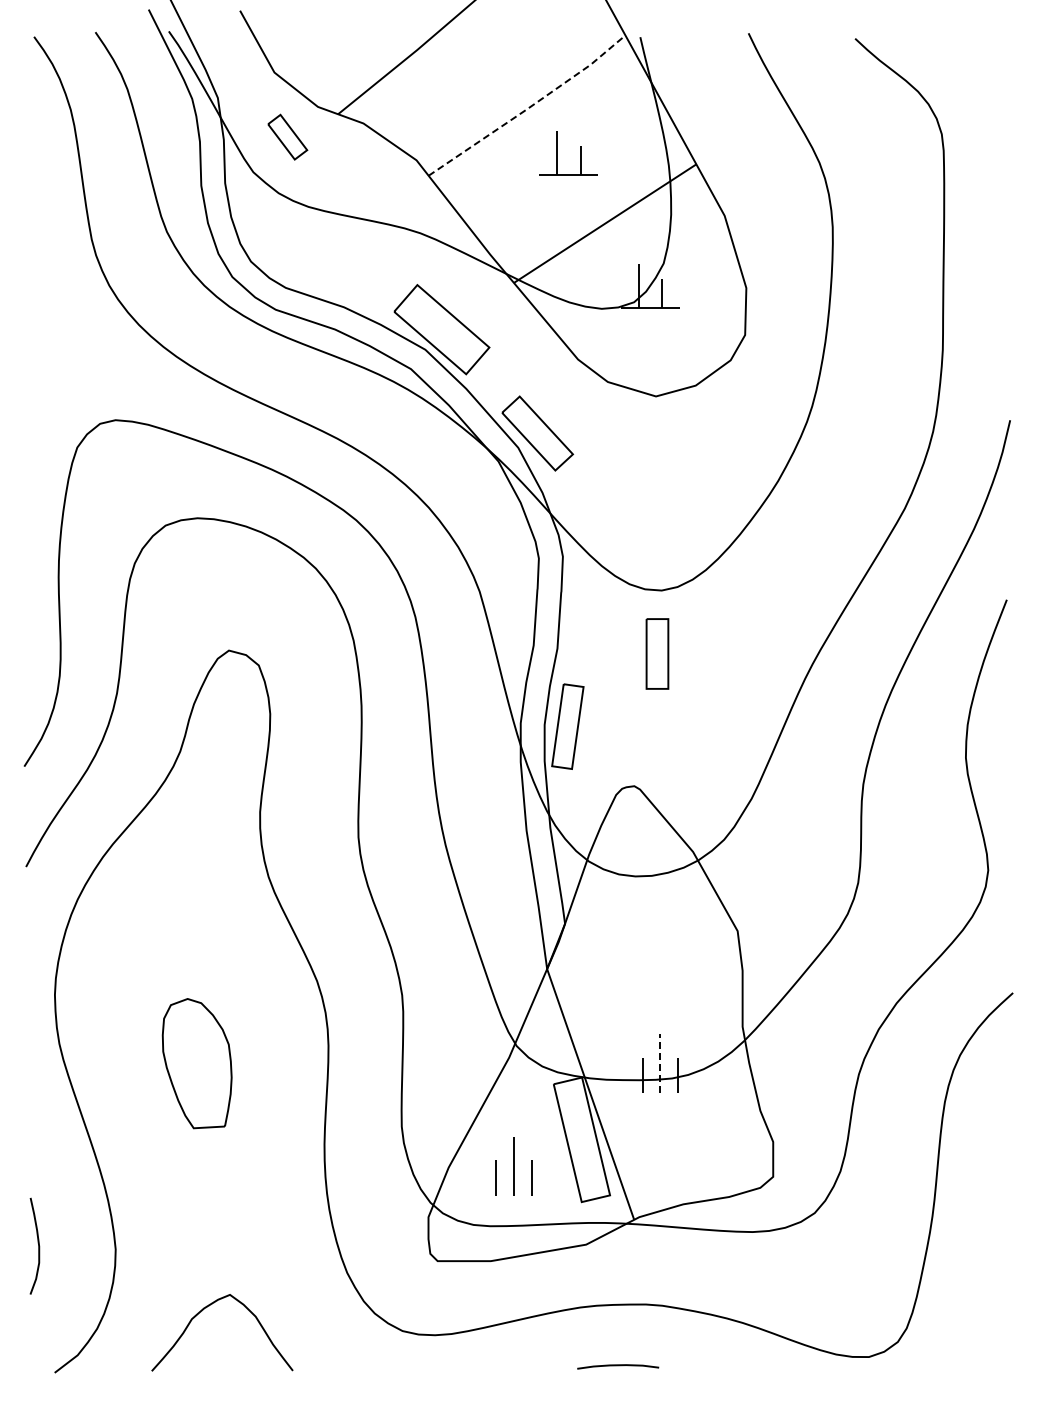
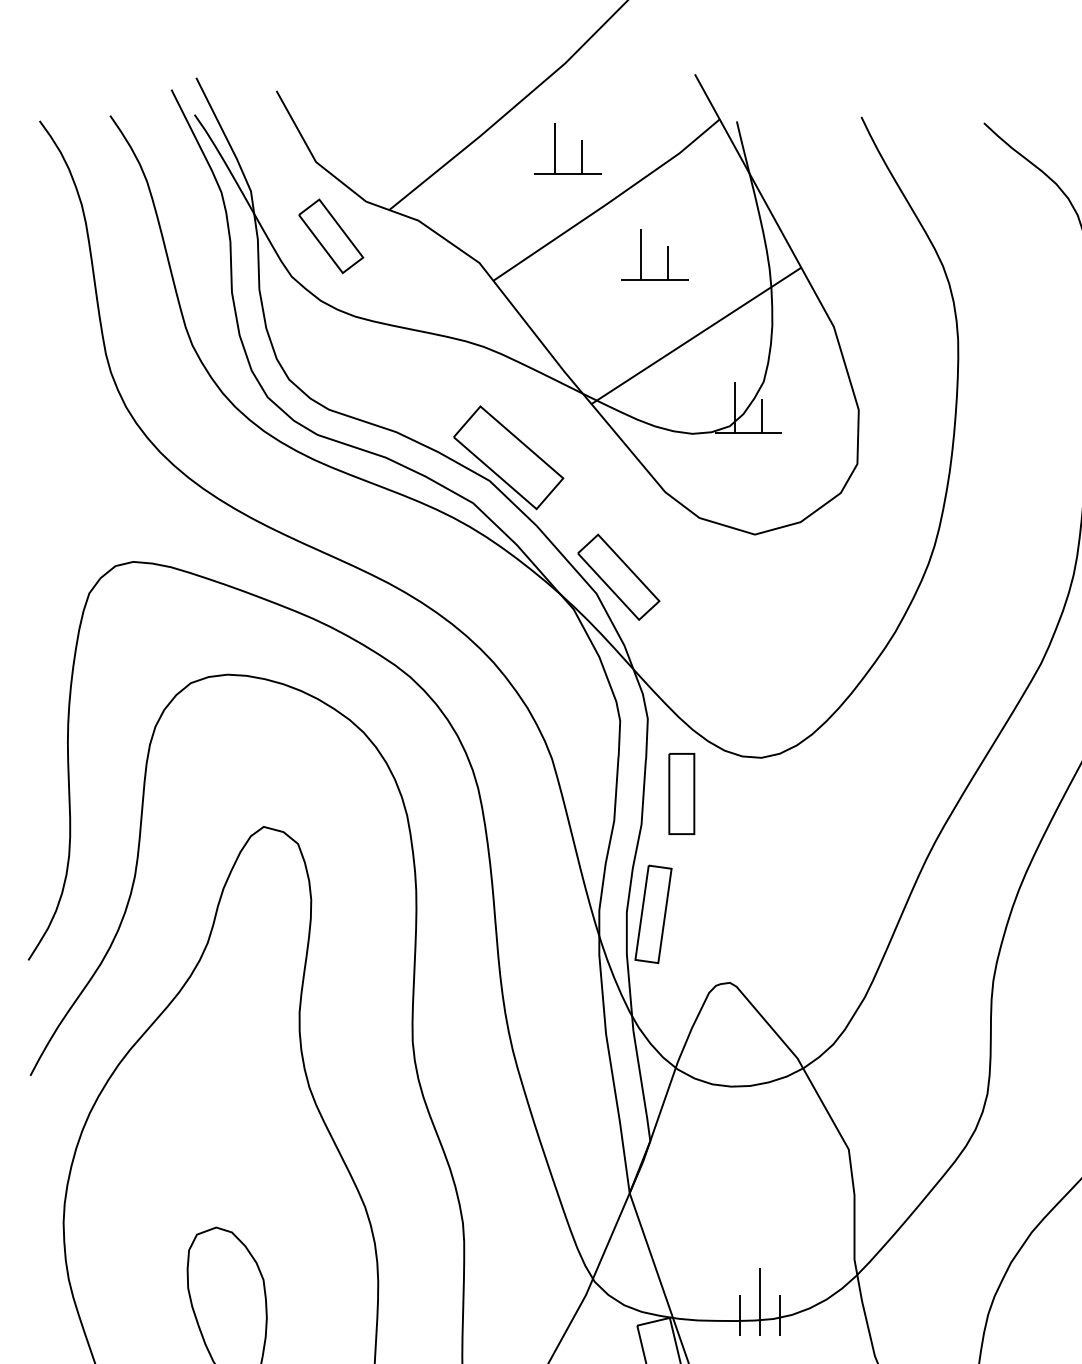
part: (482, 61) -> (555, 149), added
line: (529, 107) -> (609, 202), dashed -> solid
part: (287, 137) -> (331, 236), size x1.43
part: (657, 653) -> (681, 793), moved
line: (660, 1063) -> (760, 1301), dashed -> solid

